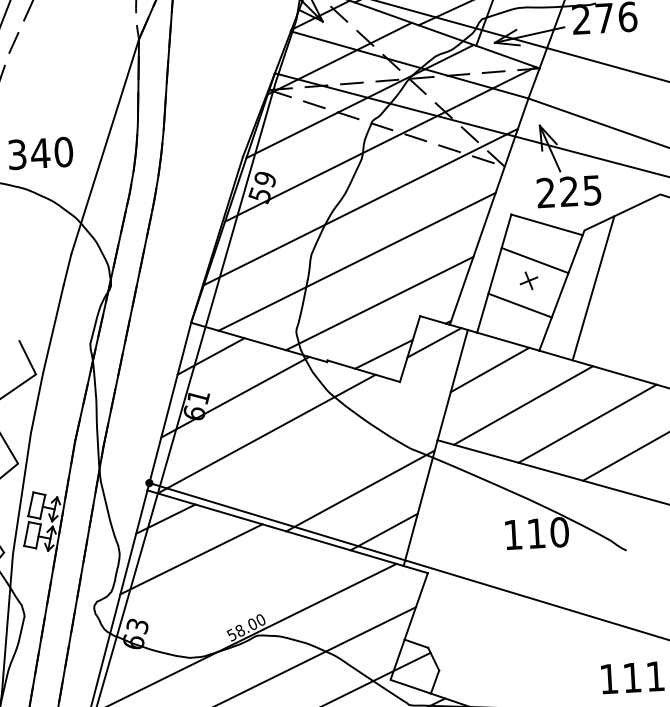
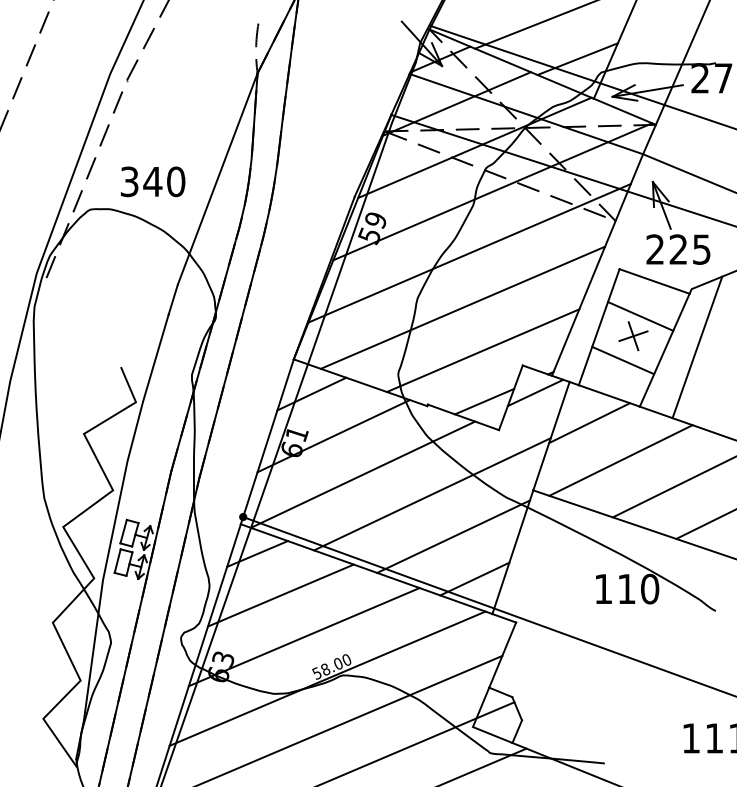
part: (529, 281) -> (633, 336), size x1.67
line: (337, 449) -> (432, 494), added
line: (216, 599) -> (303, 637), added

